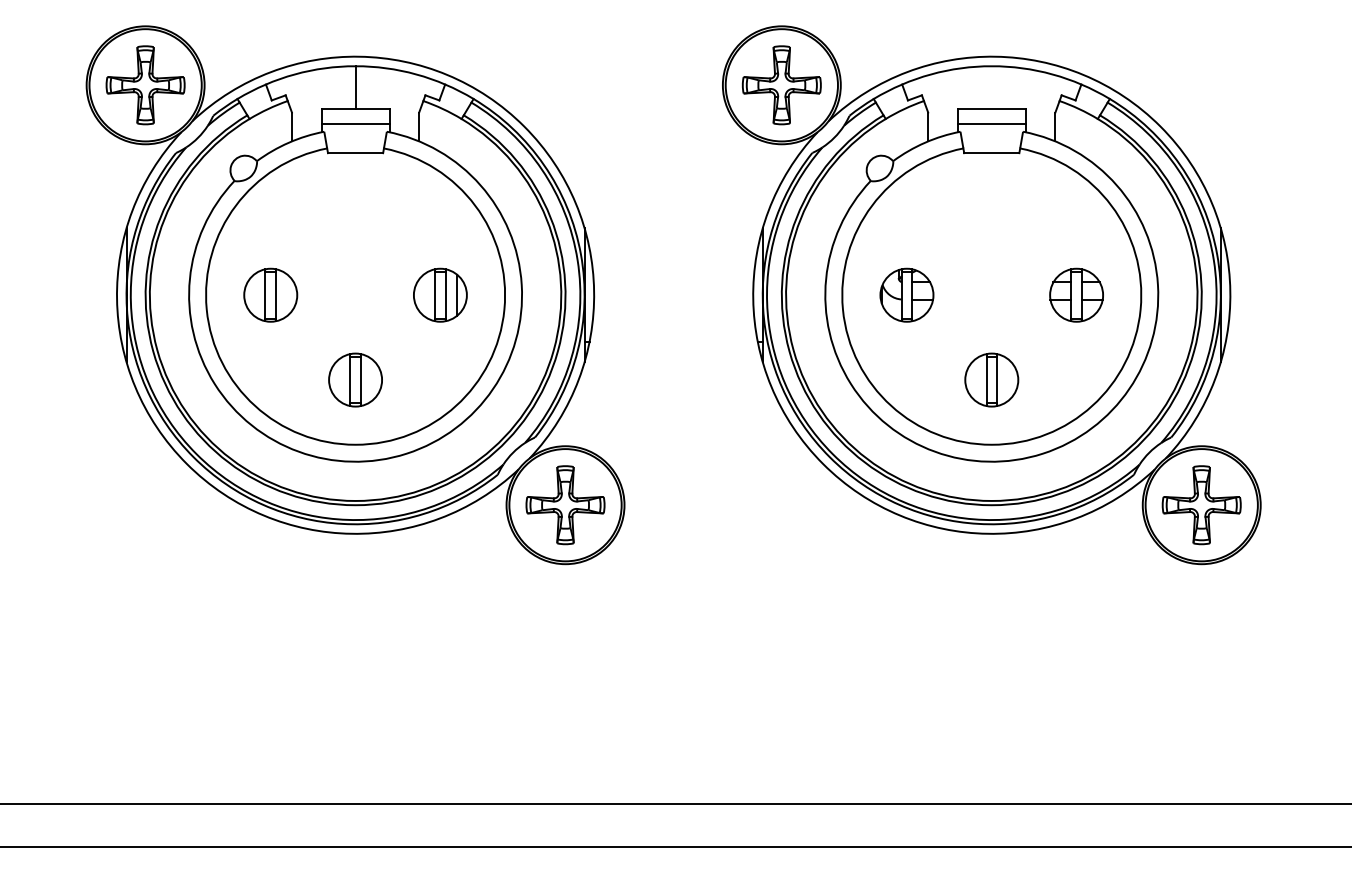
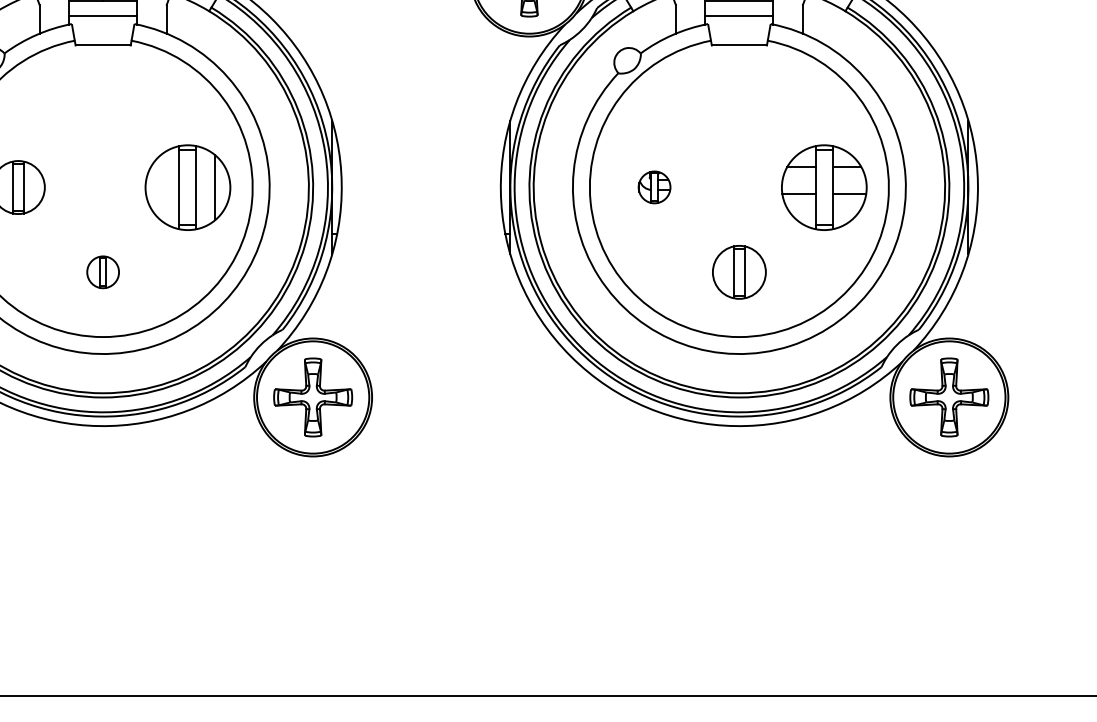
part: (440, 294) -> (188, 186), size x1.6
part: (906, 294) -> (654, 186), size x0.6
part: (1076, 294) -> (824, 186), size x1.6
part: (355, 379) -> (103, 271), size x0.6

